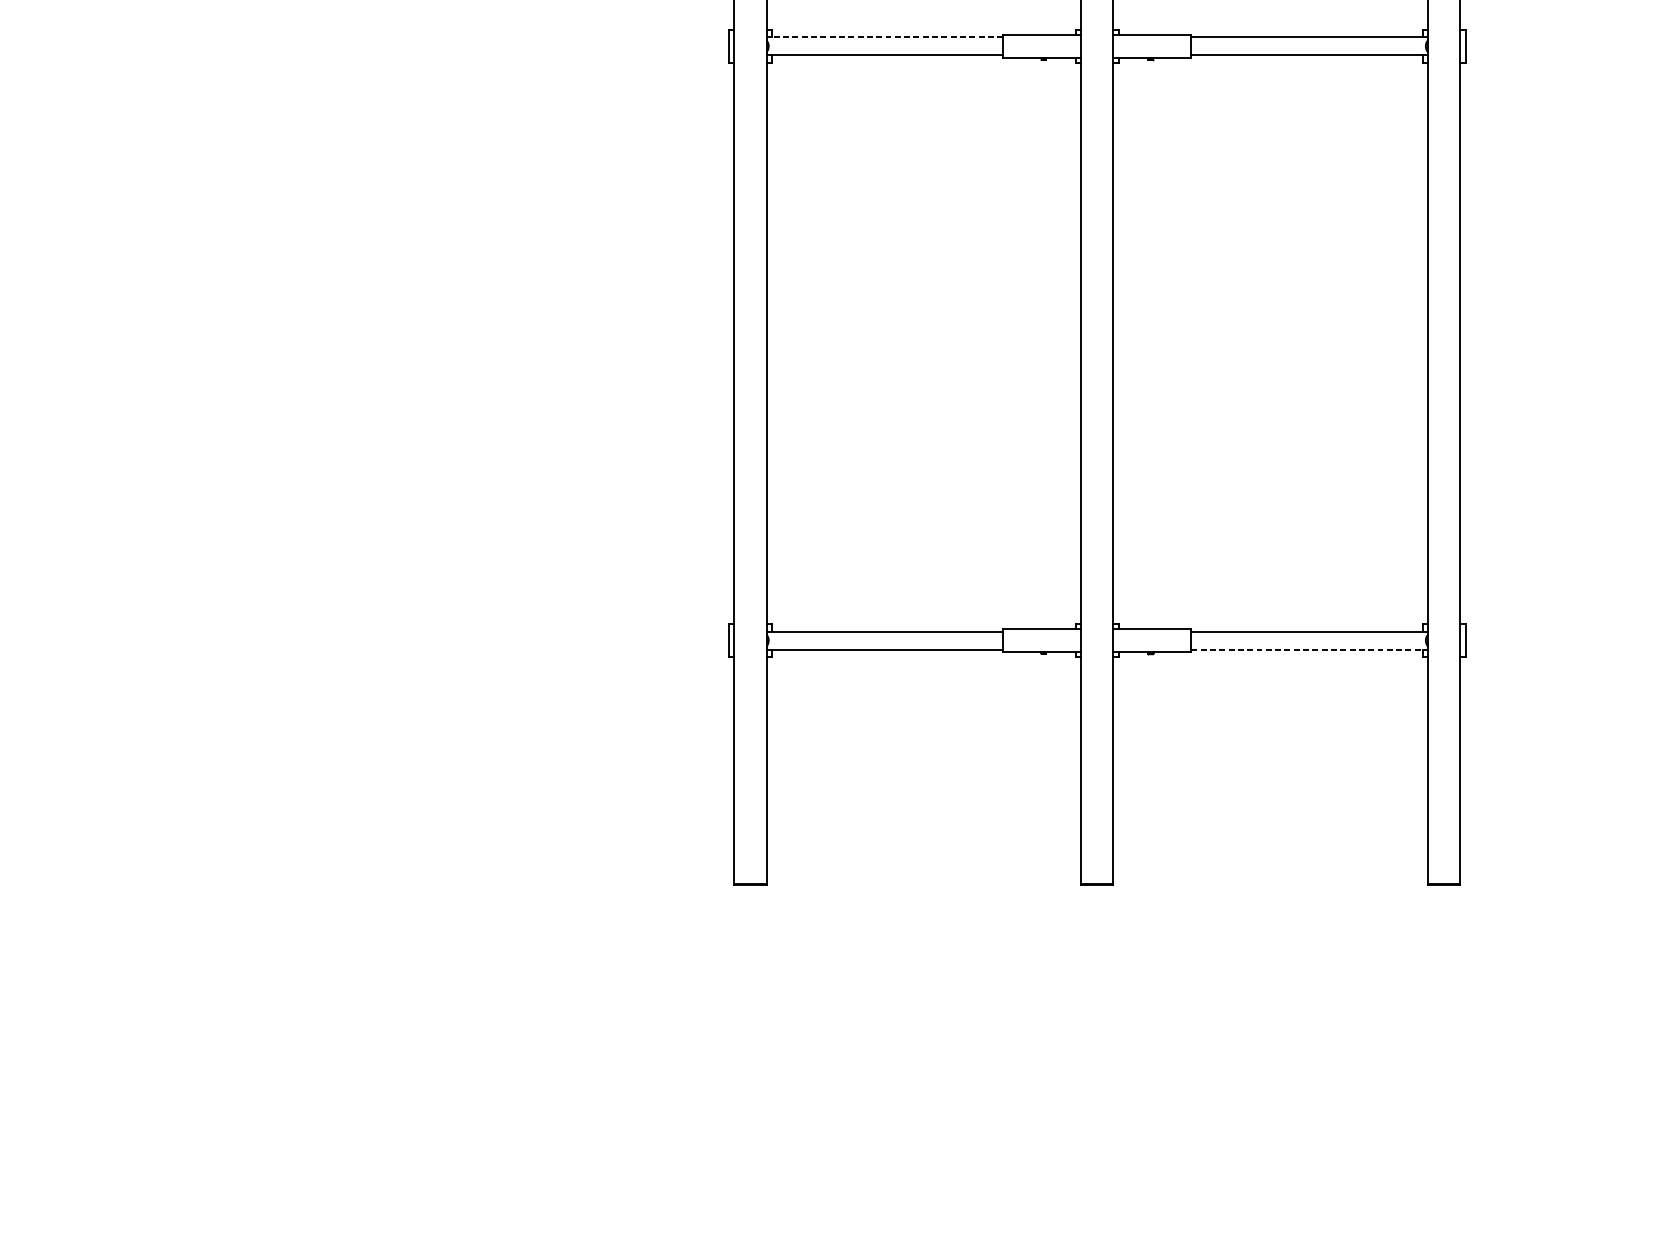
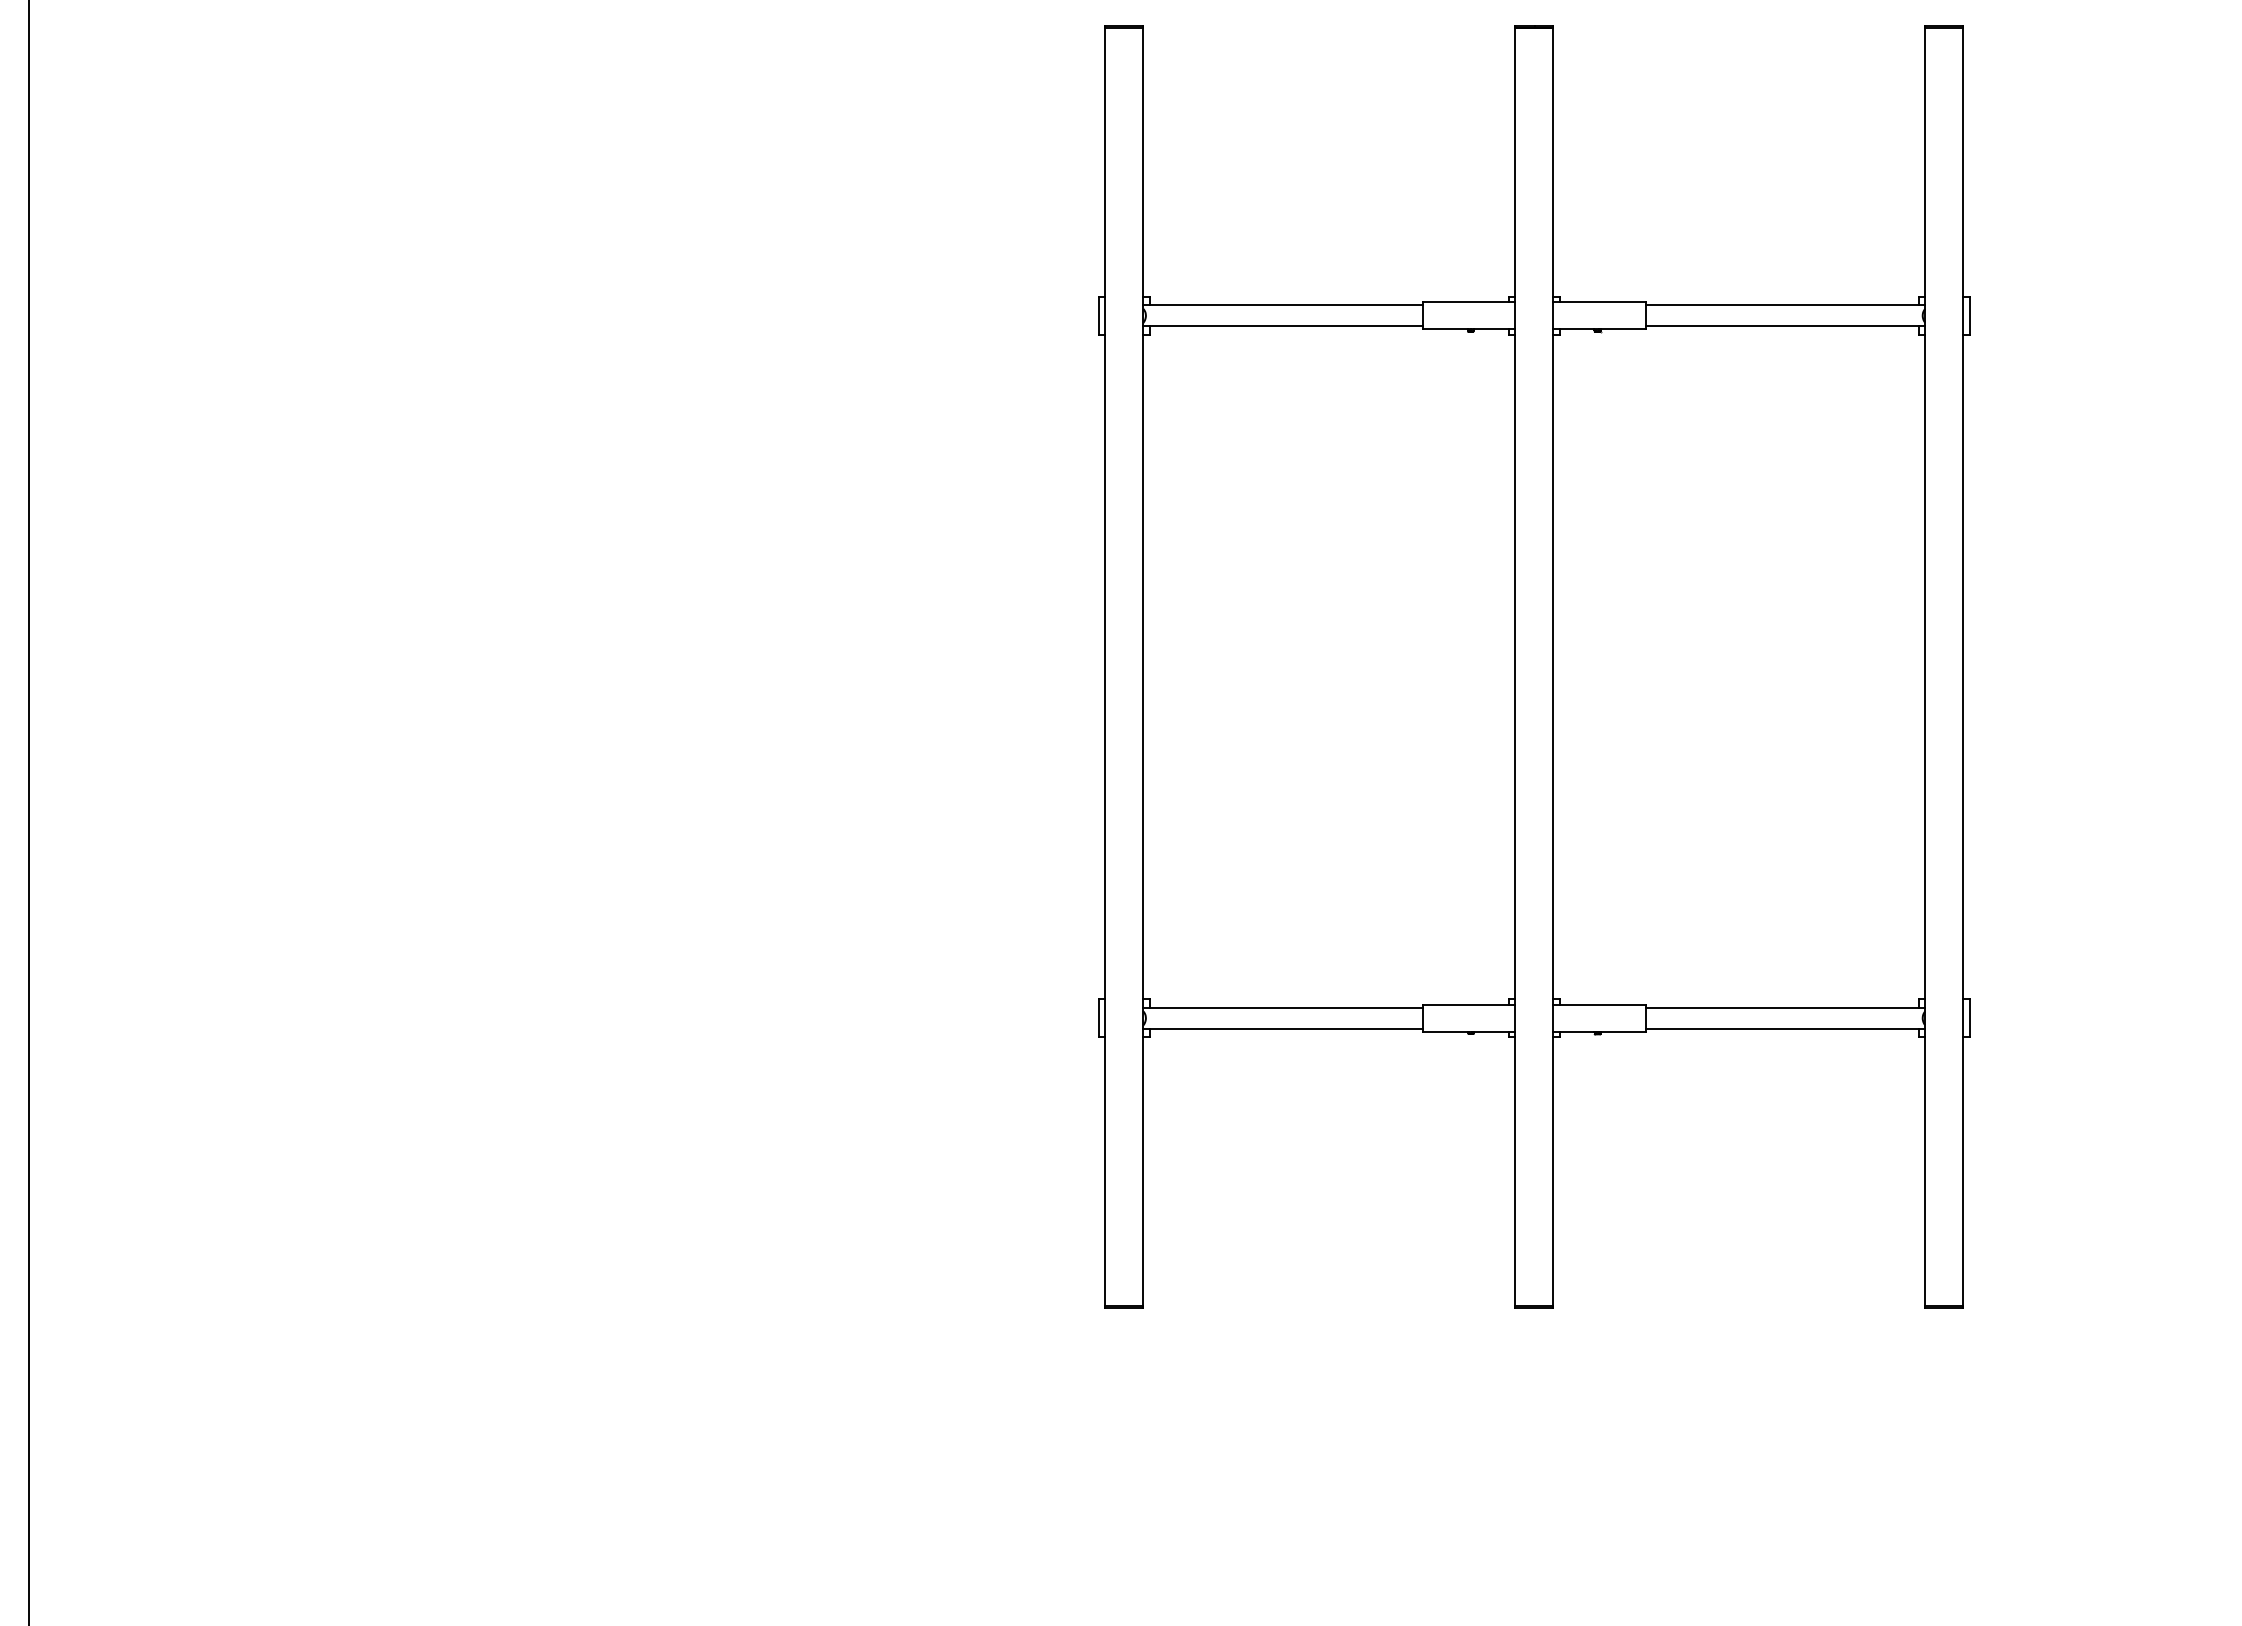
line: (885, 37) -> (1283, 305), dashed -> solid
line: (1309, 650) -> (1785, 1029), dashed -> solid

